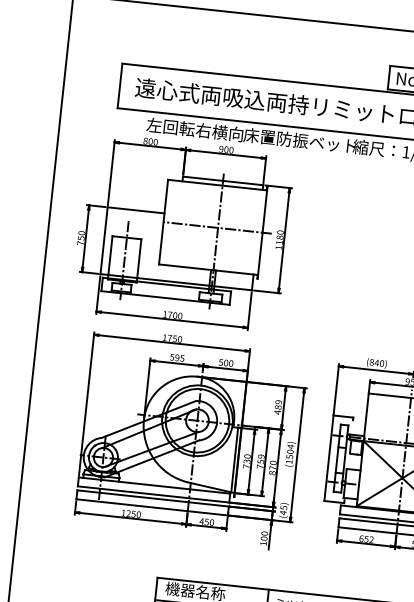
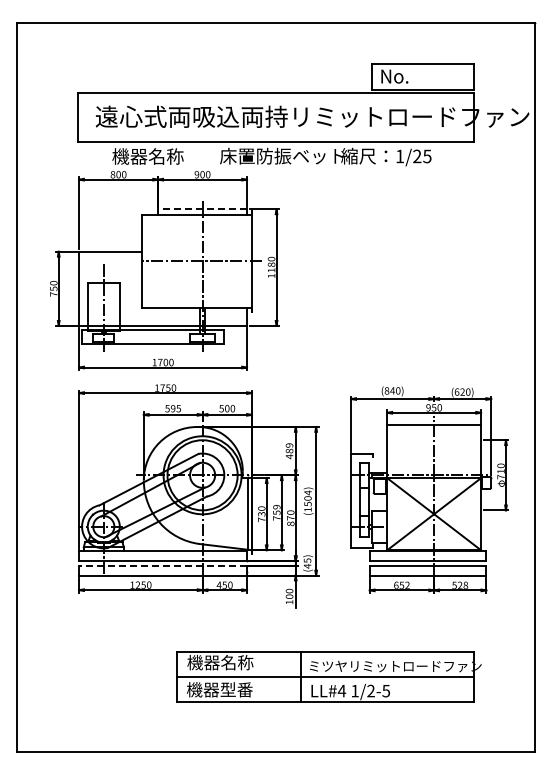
text: (194, 129) -> (165, 156), 左回転右横向 -> 機器名称
line: (222, 181) -> (202, 209), solid -> dashed
line: (153, 498) -> (163, 565), solid -> dashed

